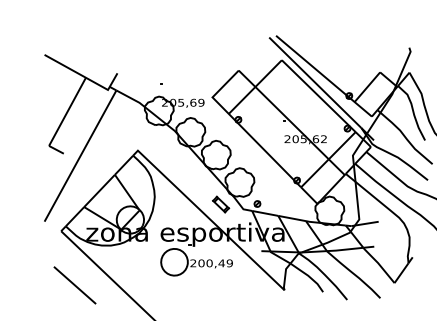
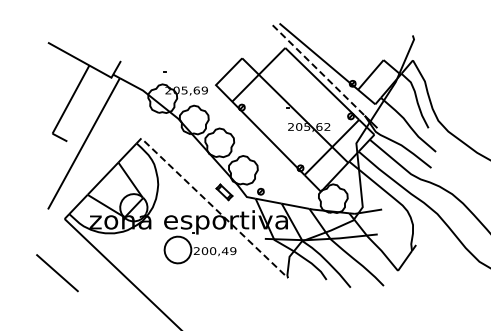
line: (315, 82) -> (318, 70), solid -> dashed
line: (209, 217) -> (212, 205), solid -> dashed
line: (75, 285) -> (57, 273), moved

